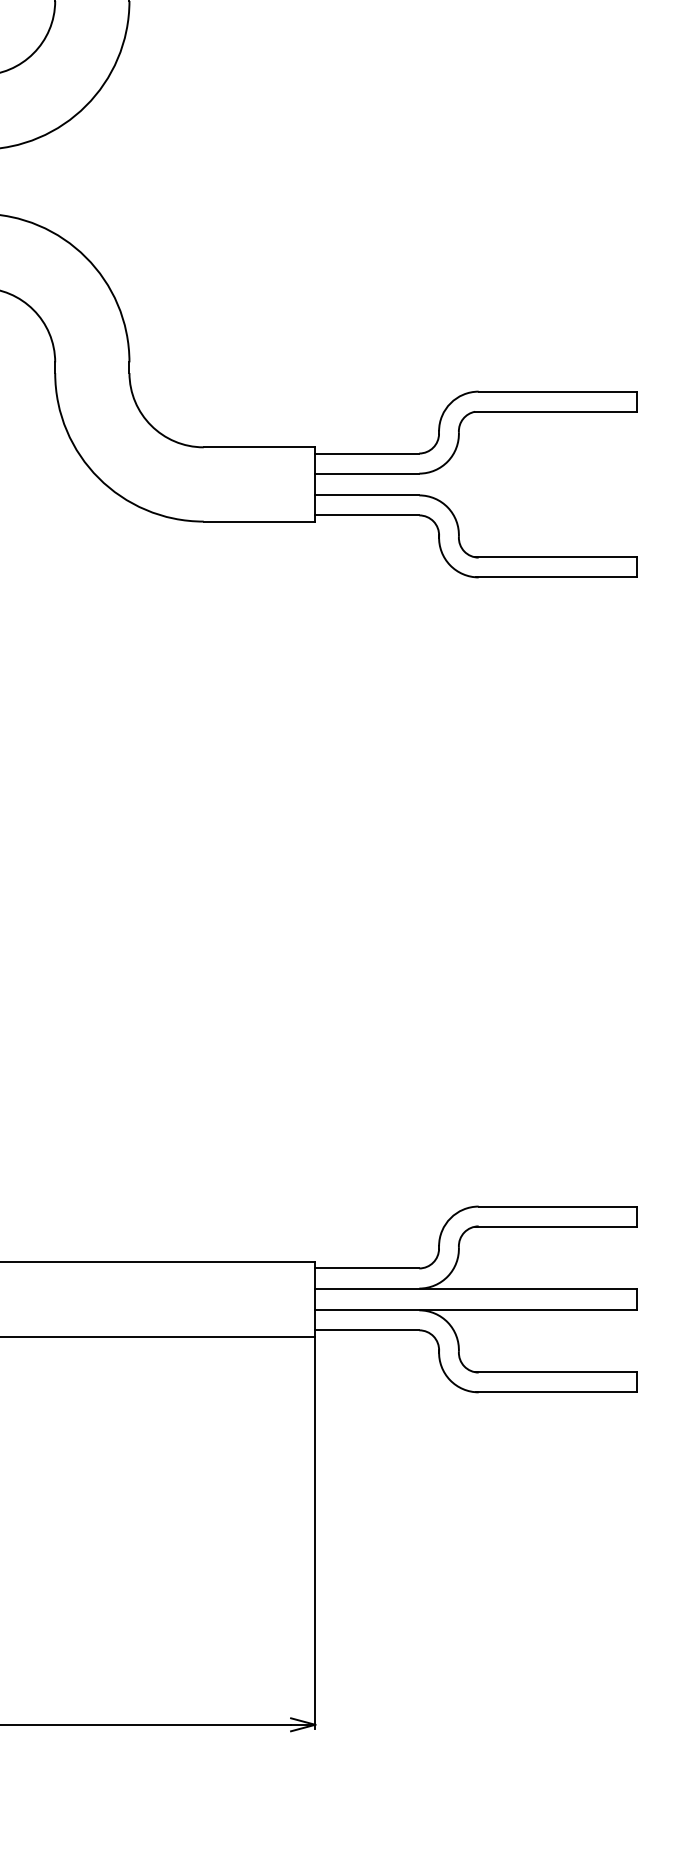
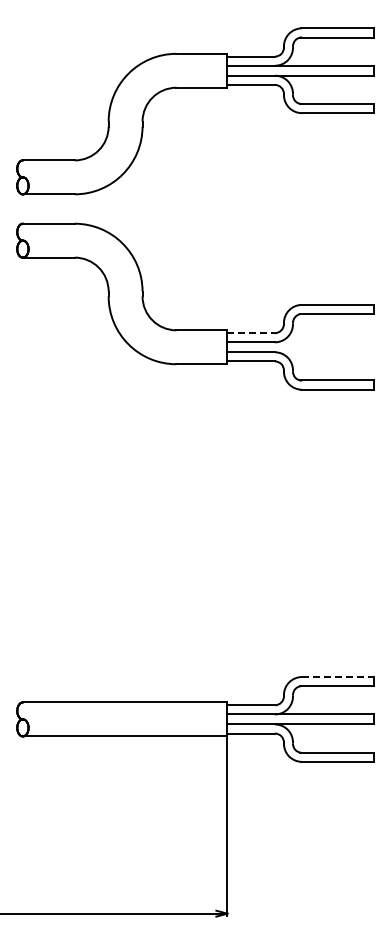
line: (368, 454) -> (251, 333), solid -> dashed
line: (558, 1207) -> (338, 677), solid -> dashed

